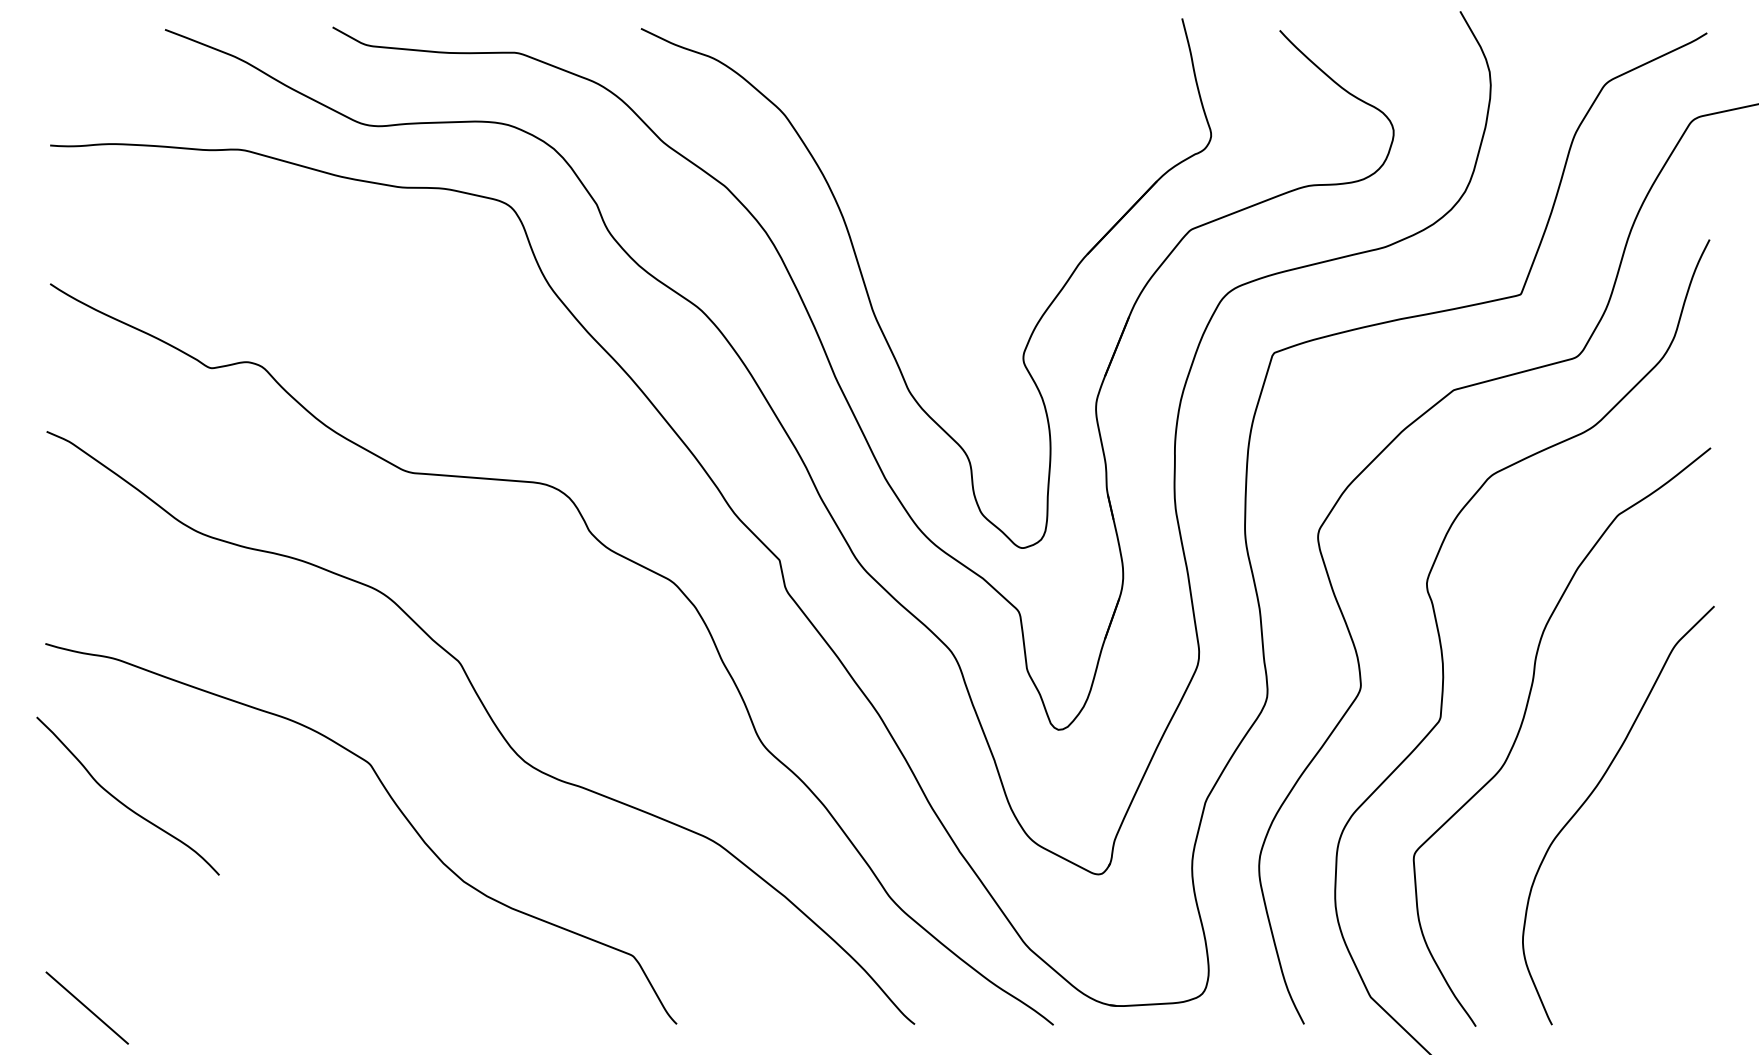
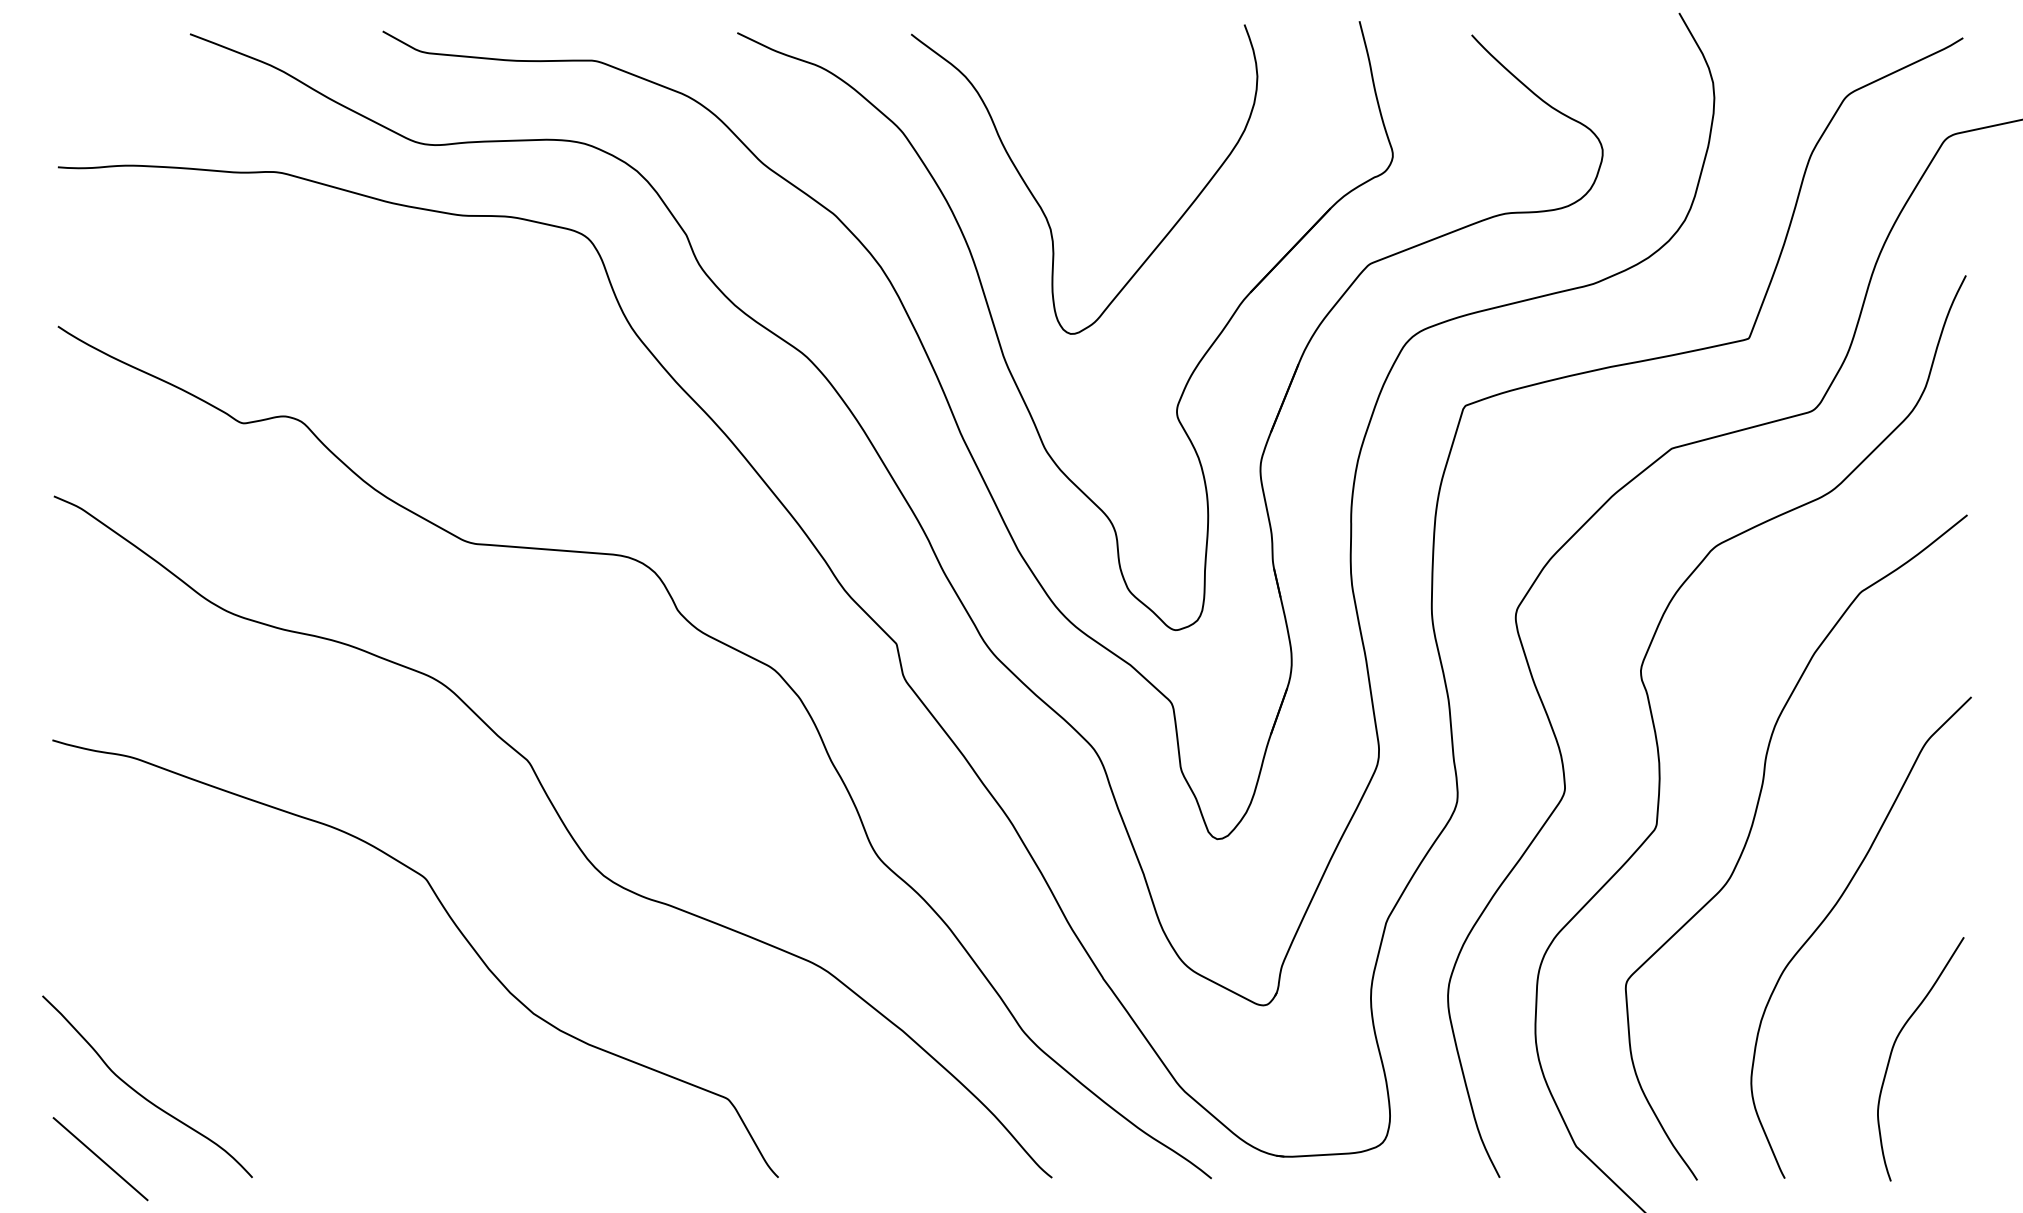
curve: (905, 179) -> (1041, 206), added
curve: (121, 801) -> (139, 1092), moved
curve: (1646, 913) -> (1893, 1050), added

